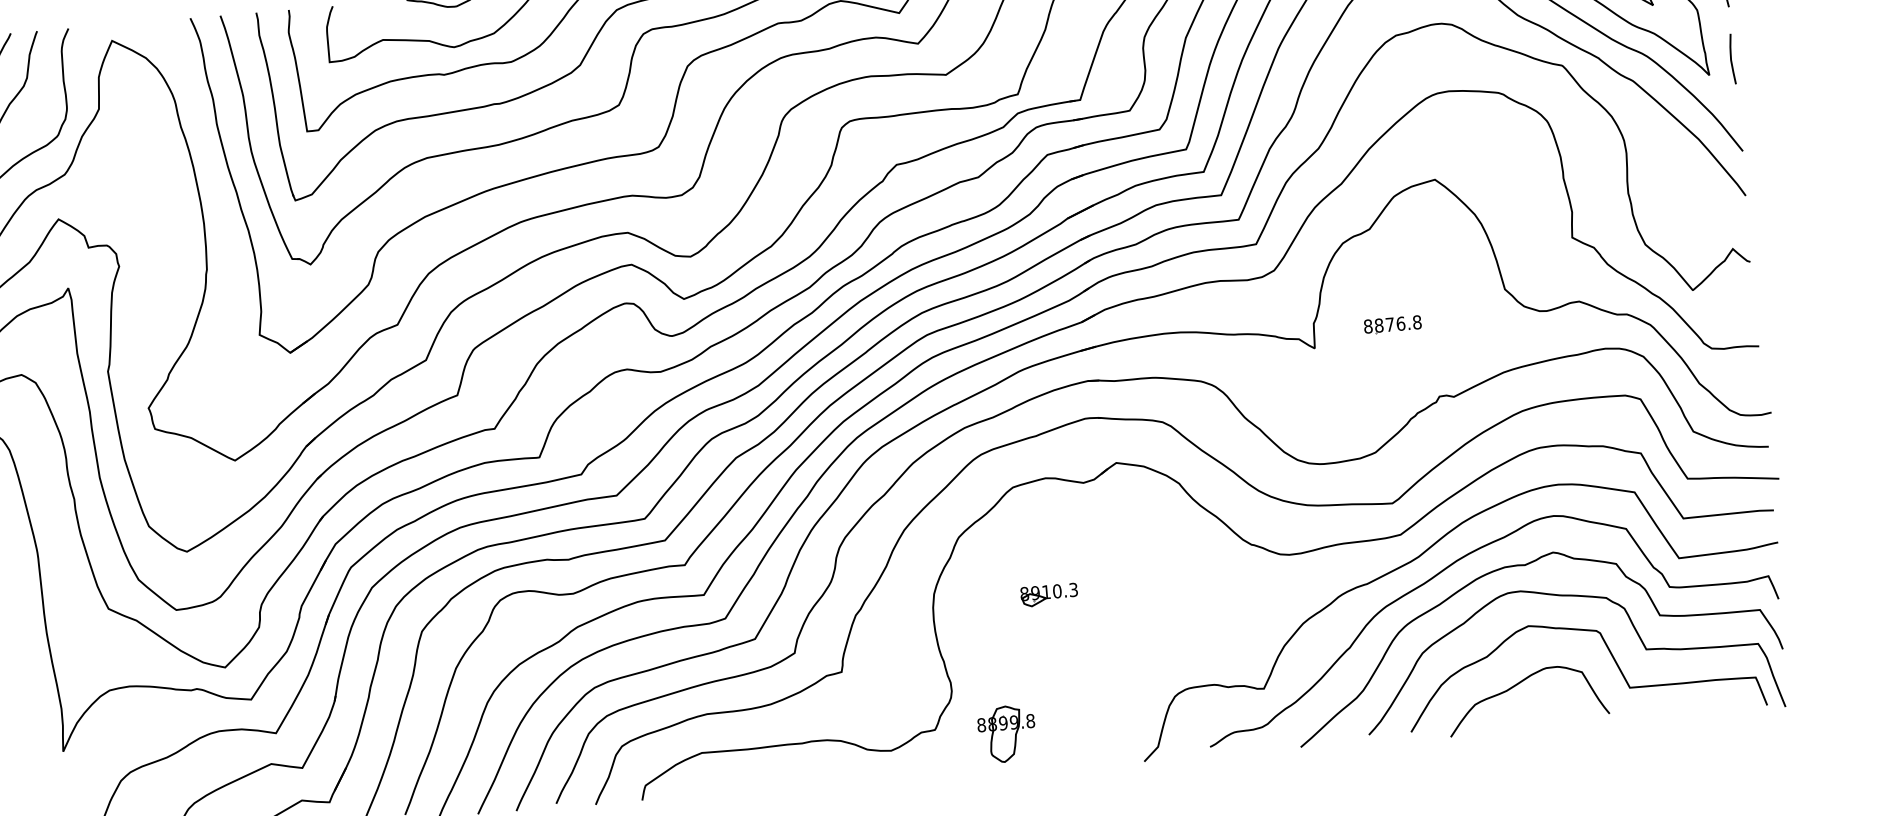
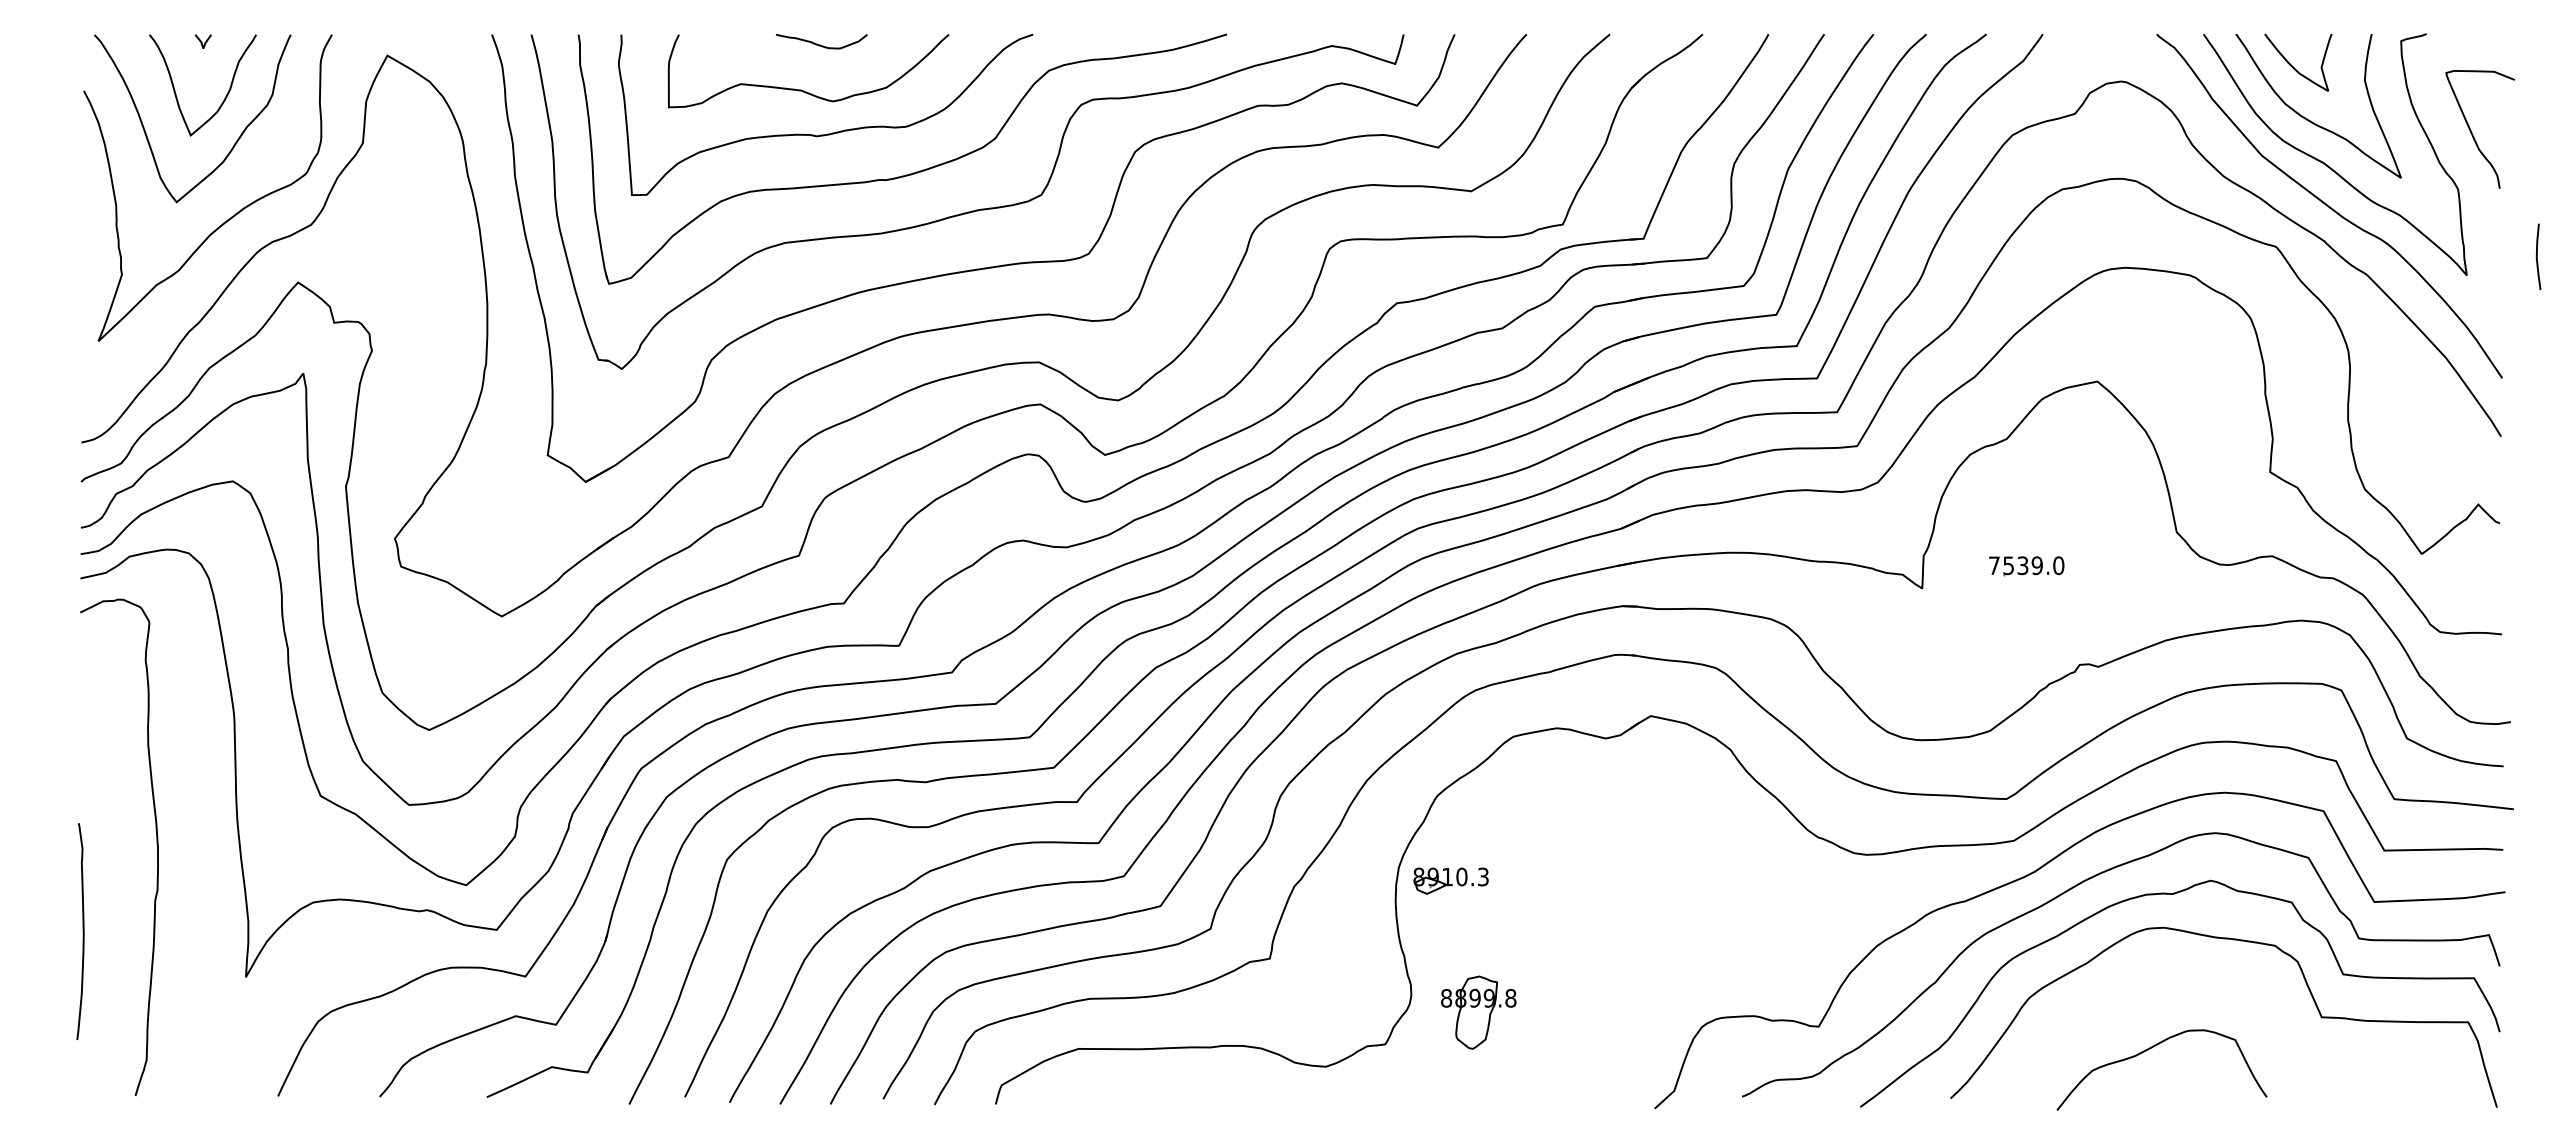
curve: (1731, 58) -> (2537, 256), moved
text: (1392, 324) -> (2026, 565), 8876.8 -> 7539.0
part: (1048, 594) -> (1450, 880), moved
curve: (1612, 657) -> (2276, 1024), removed
part: (1006, 733) -> (1478, 1012), moved

